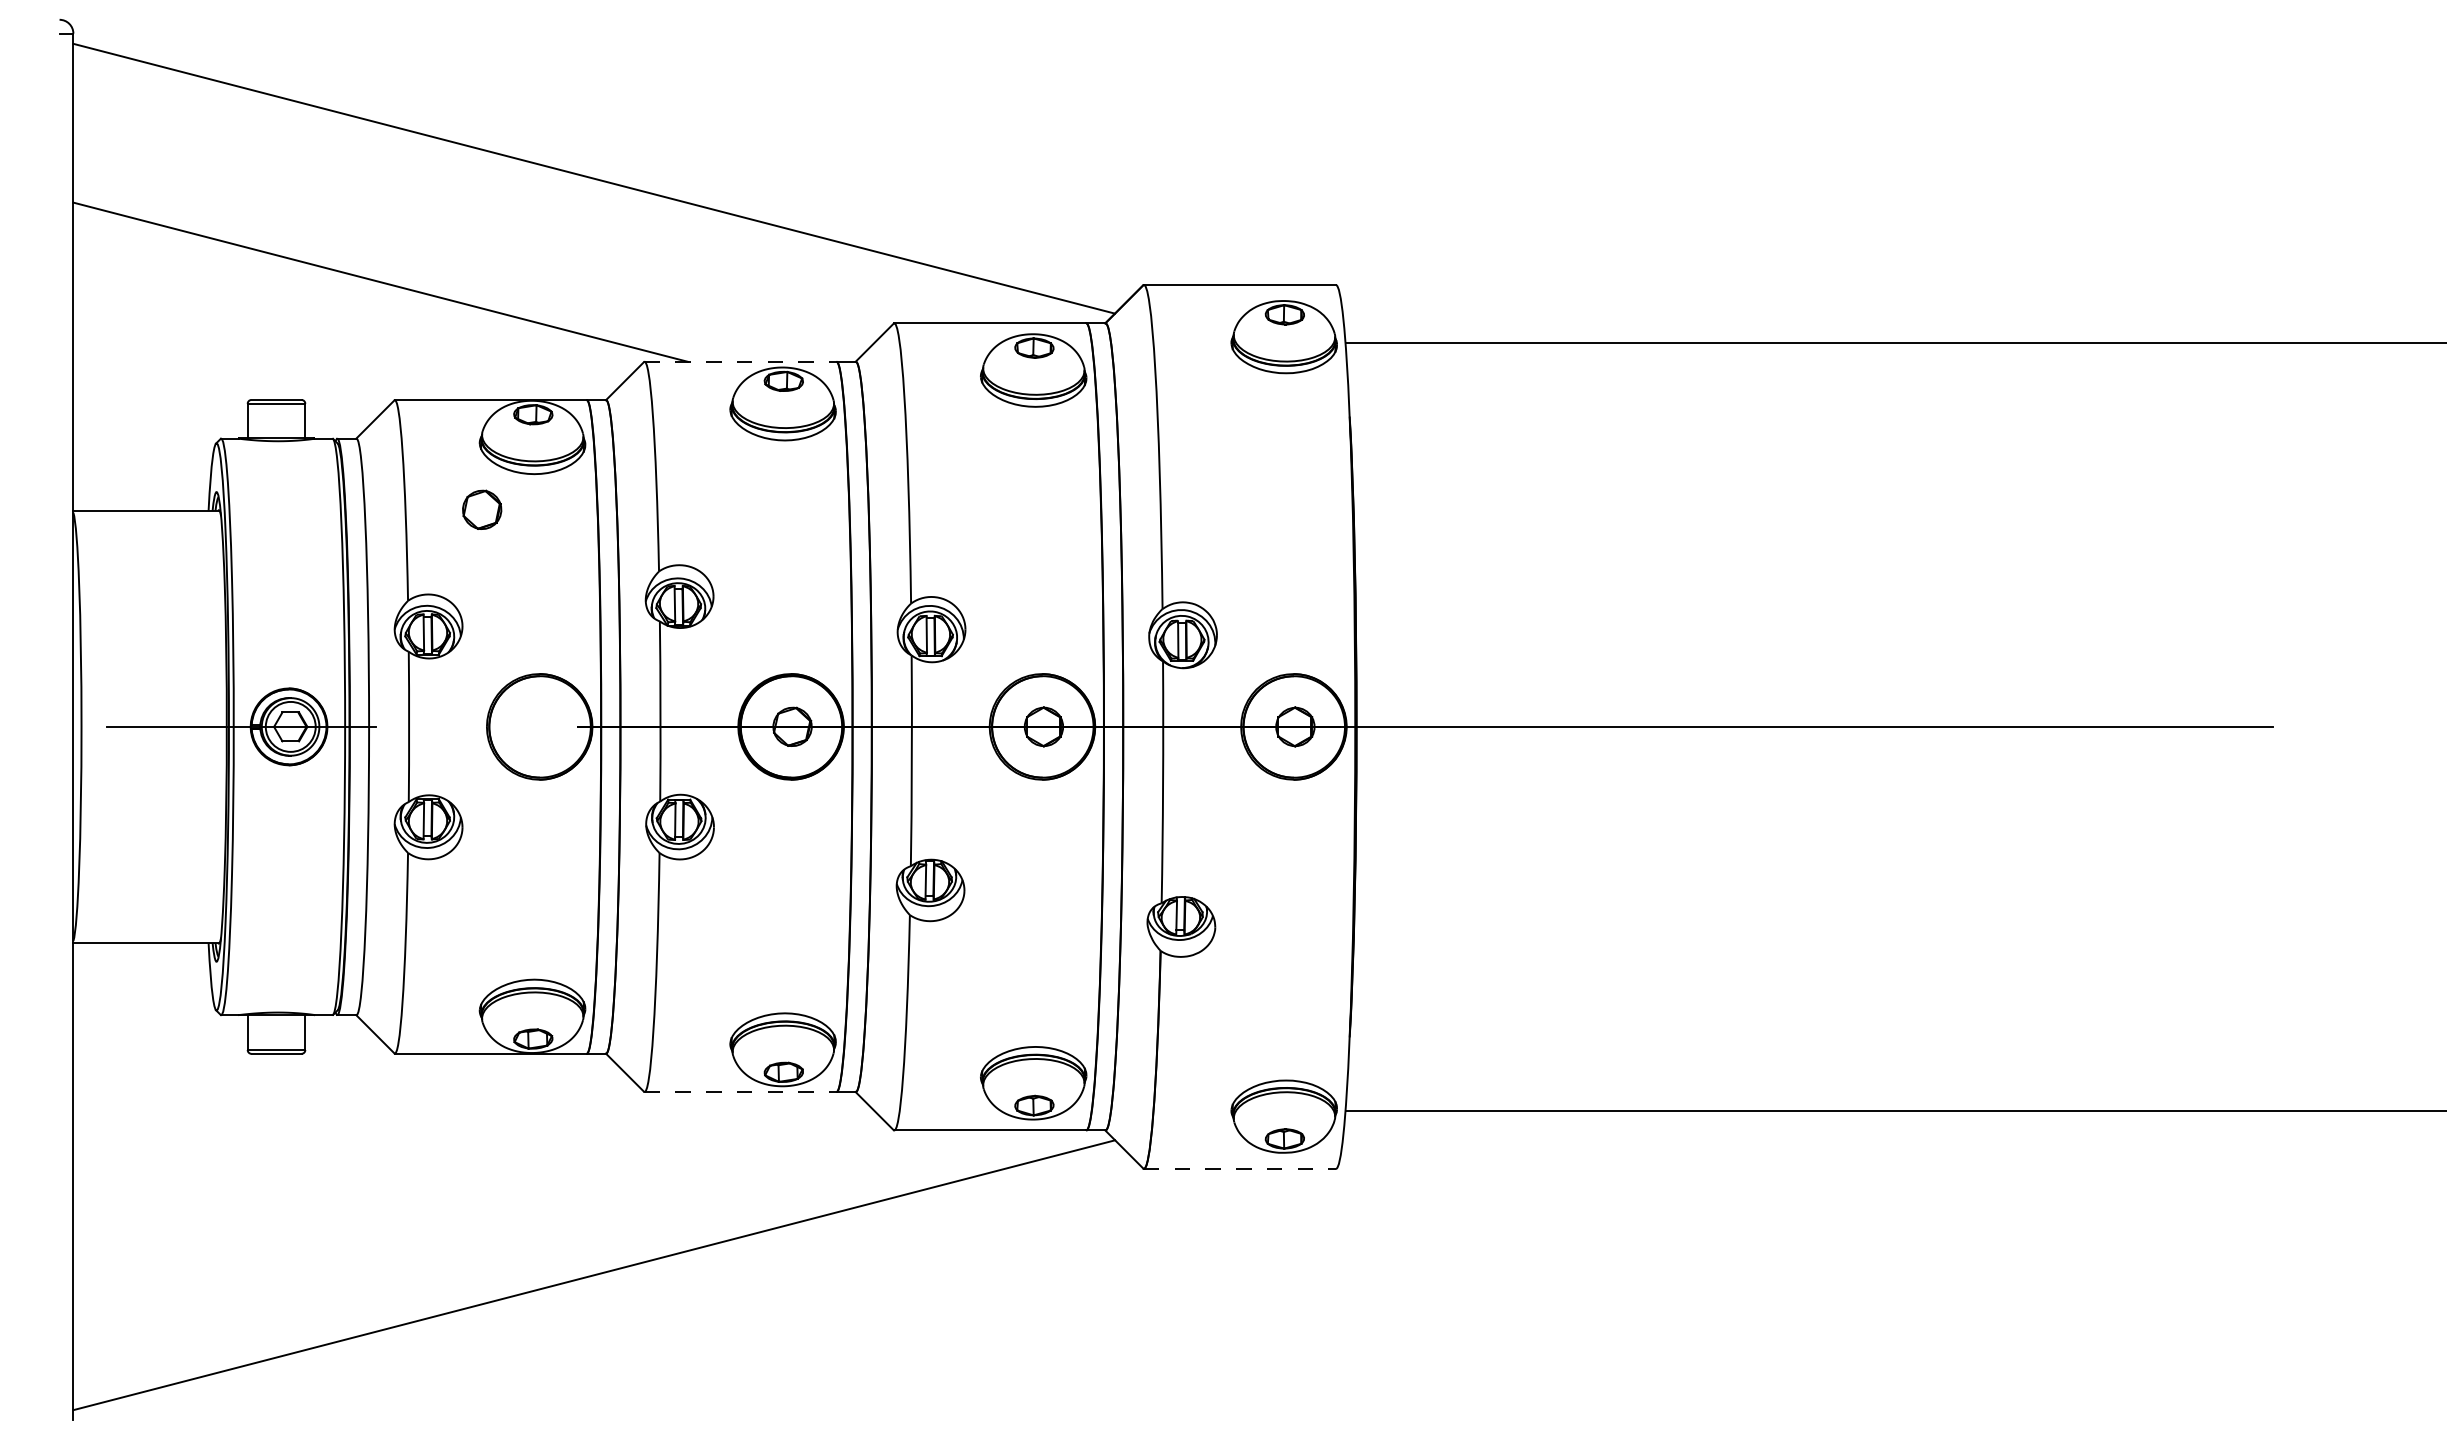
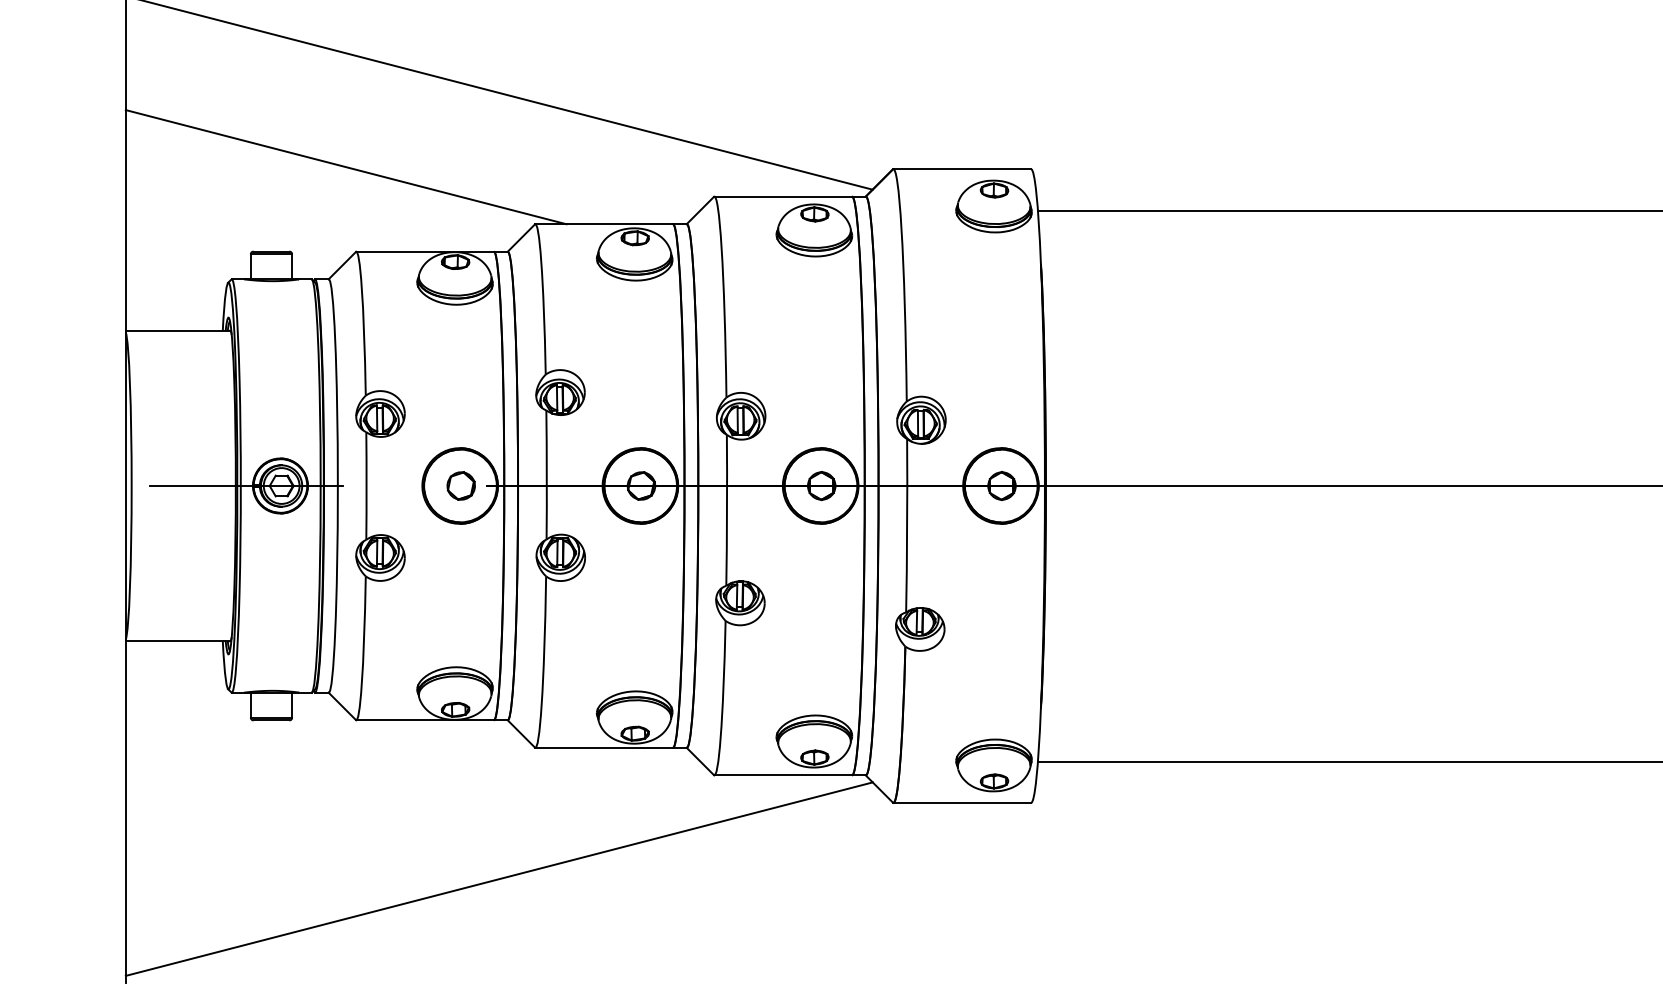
line: (740, 361) -> (604, 224), dashed -> solid
part: (482, 509) -> (461, 485), moved
line: (740, 1092) -> (604, 748), dashed -> solid
line: (1239, 1168) -> (961, 802), dashed -> solid

